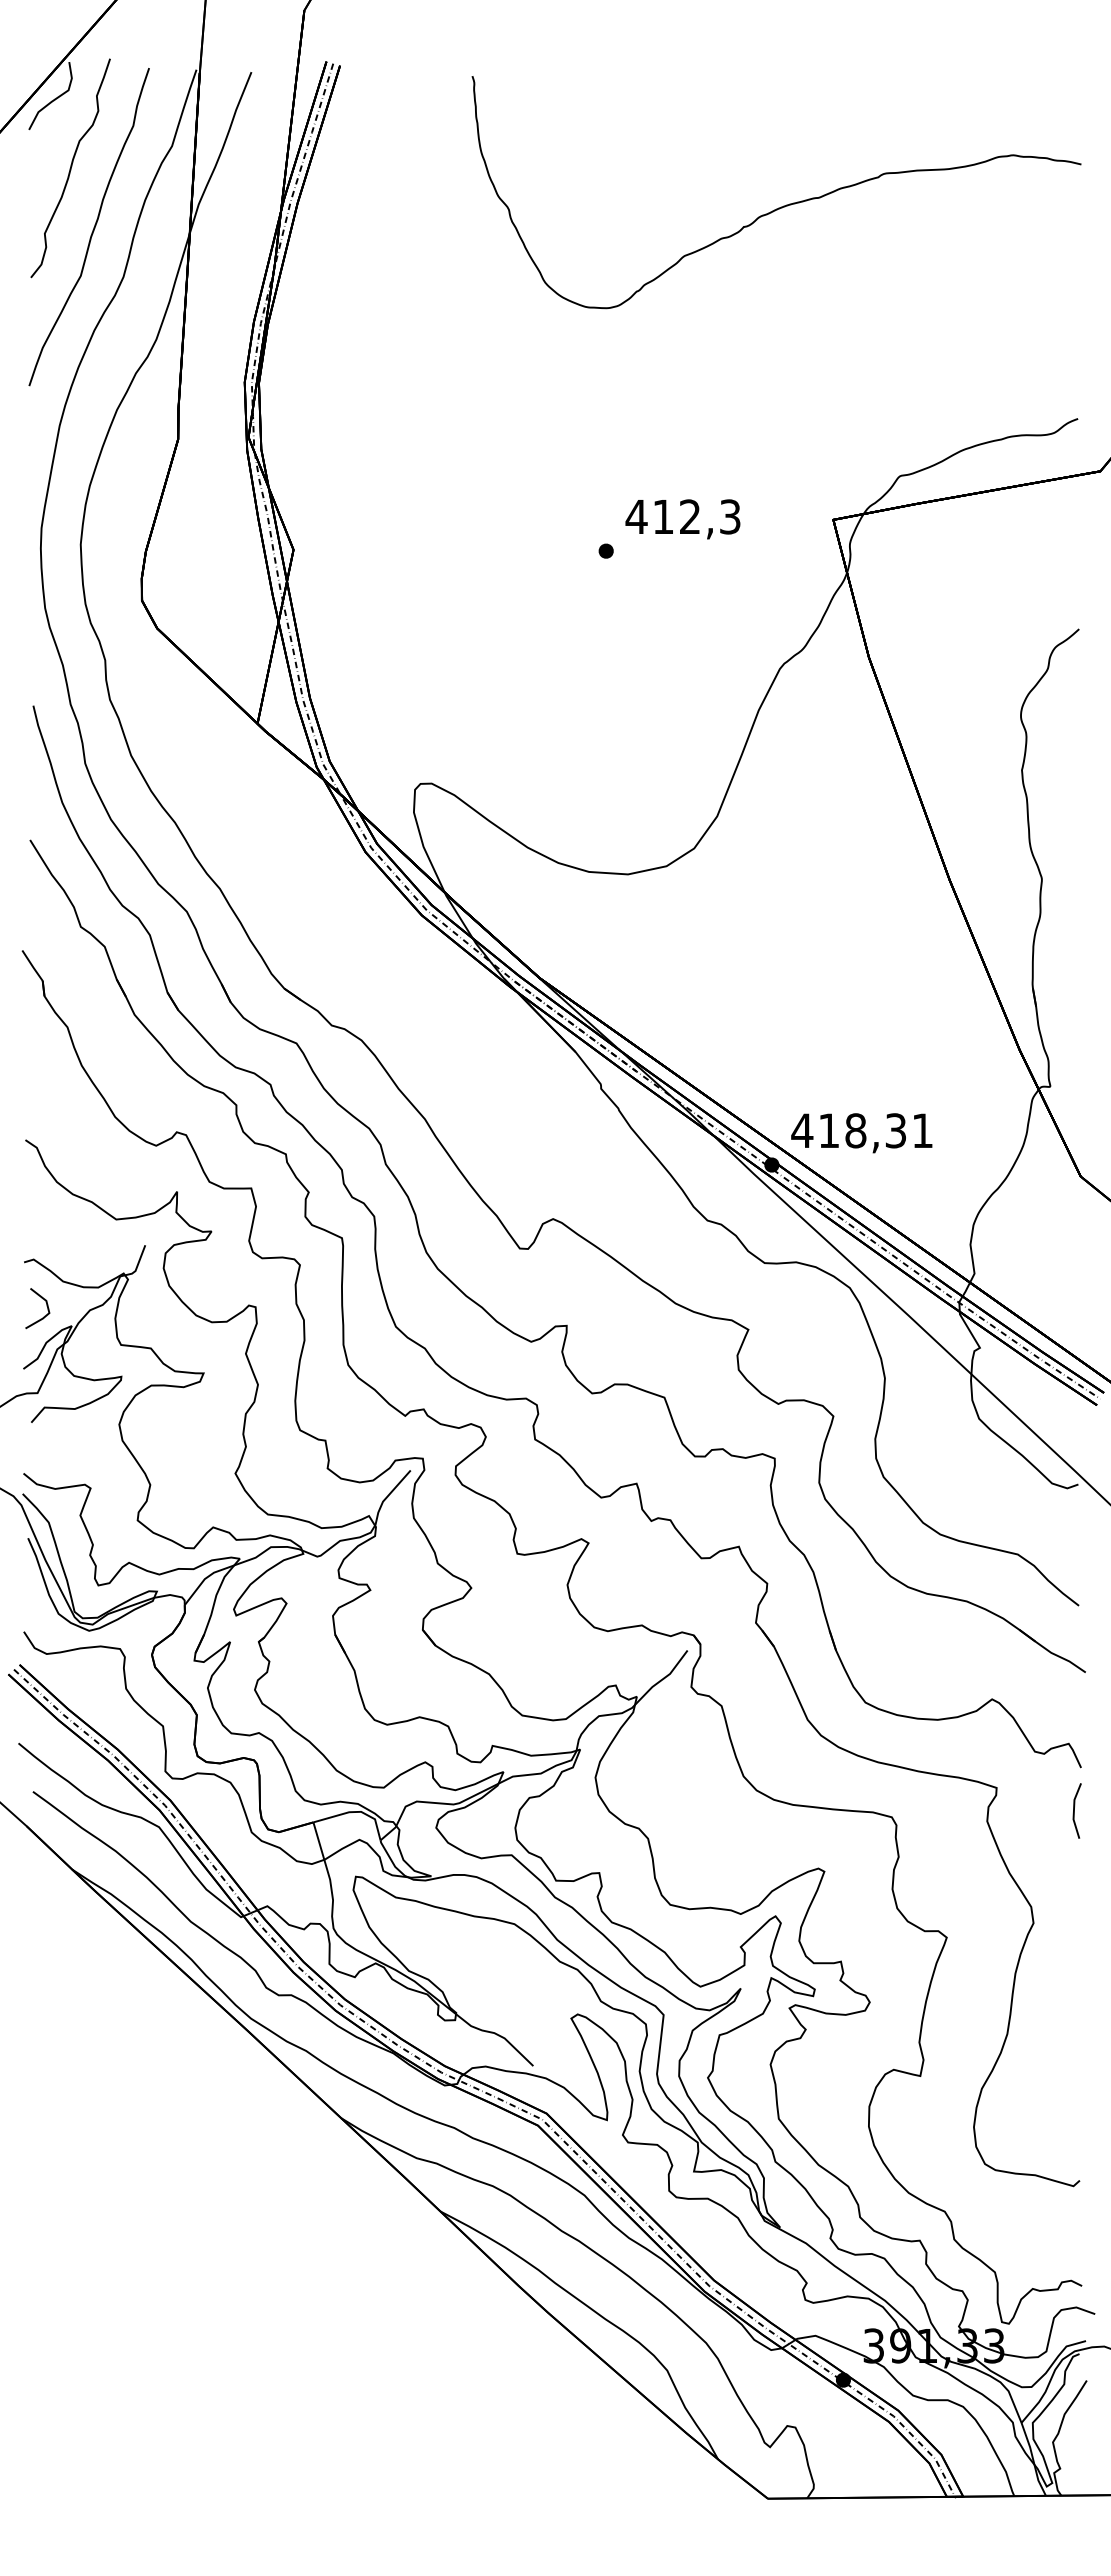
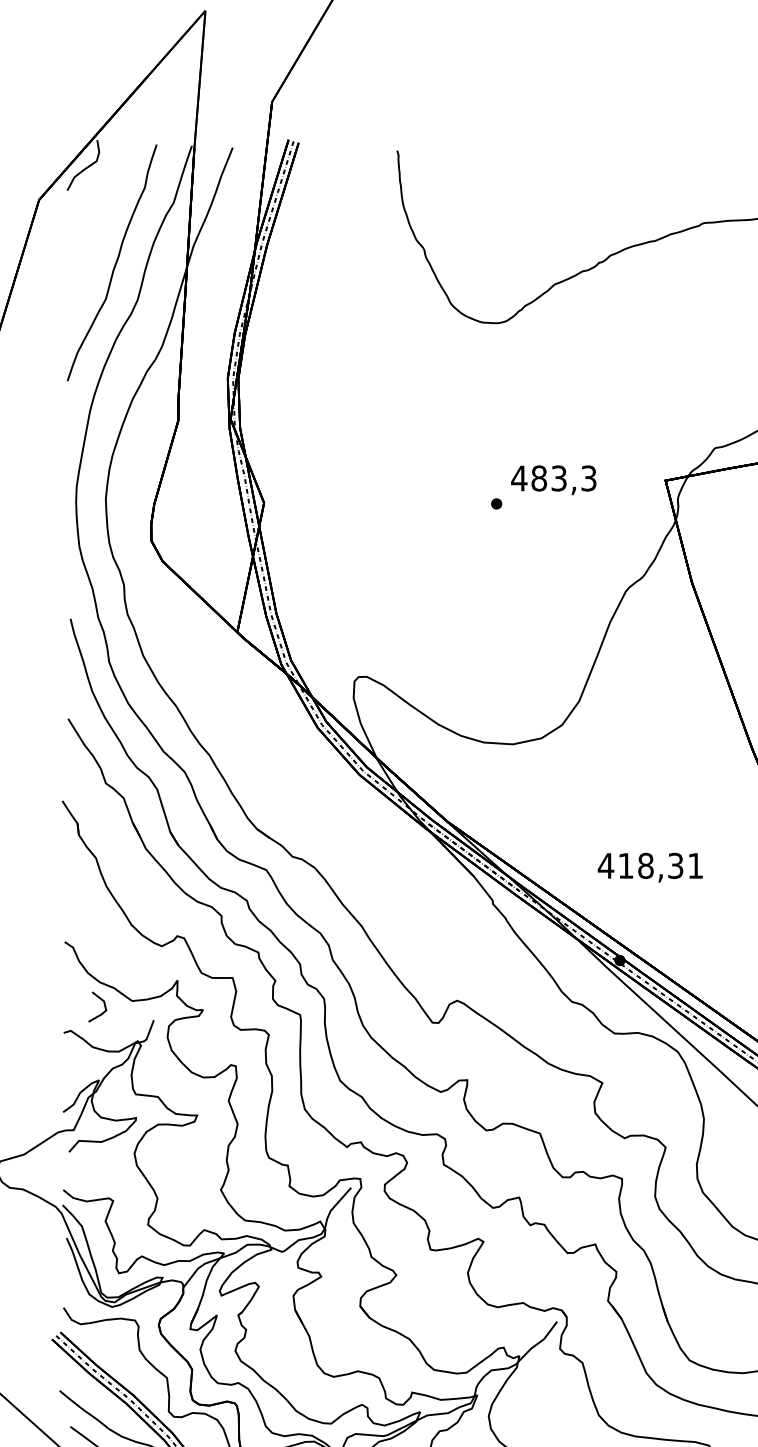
curve: (70, 168) -> (98, 219), removed
text: (676, 516) -> (548, 478), 412,3 -> 483,3
text: (861, 1133) -> (650, 867), moved
line: (46, 1306) -> (104, 1005), moved

